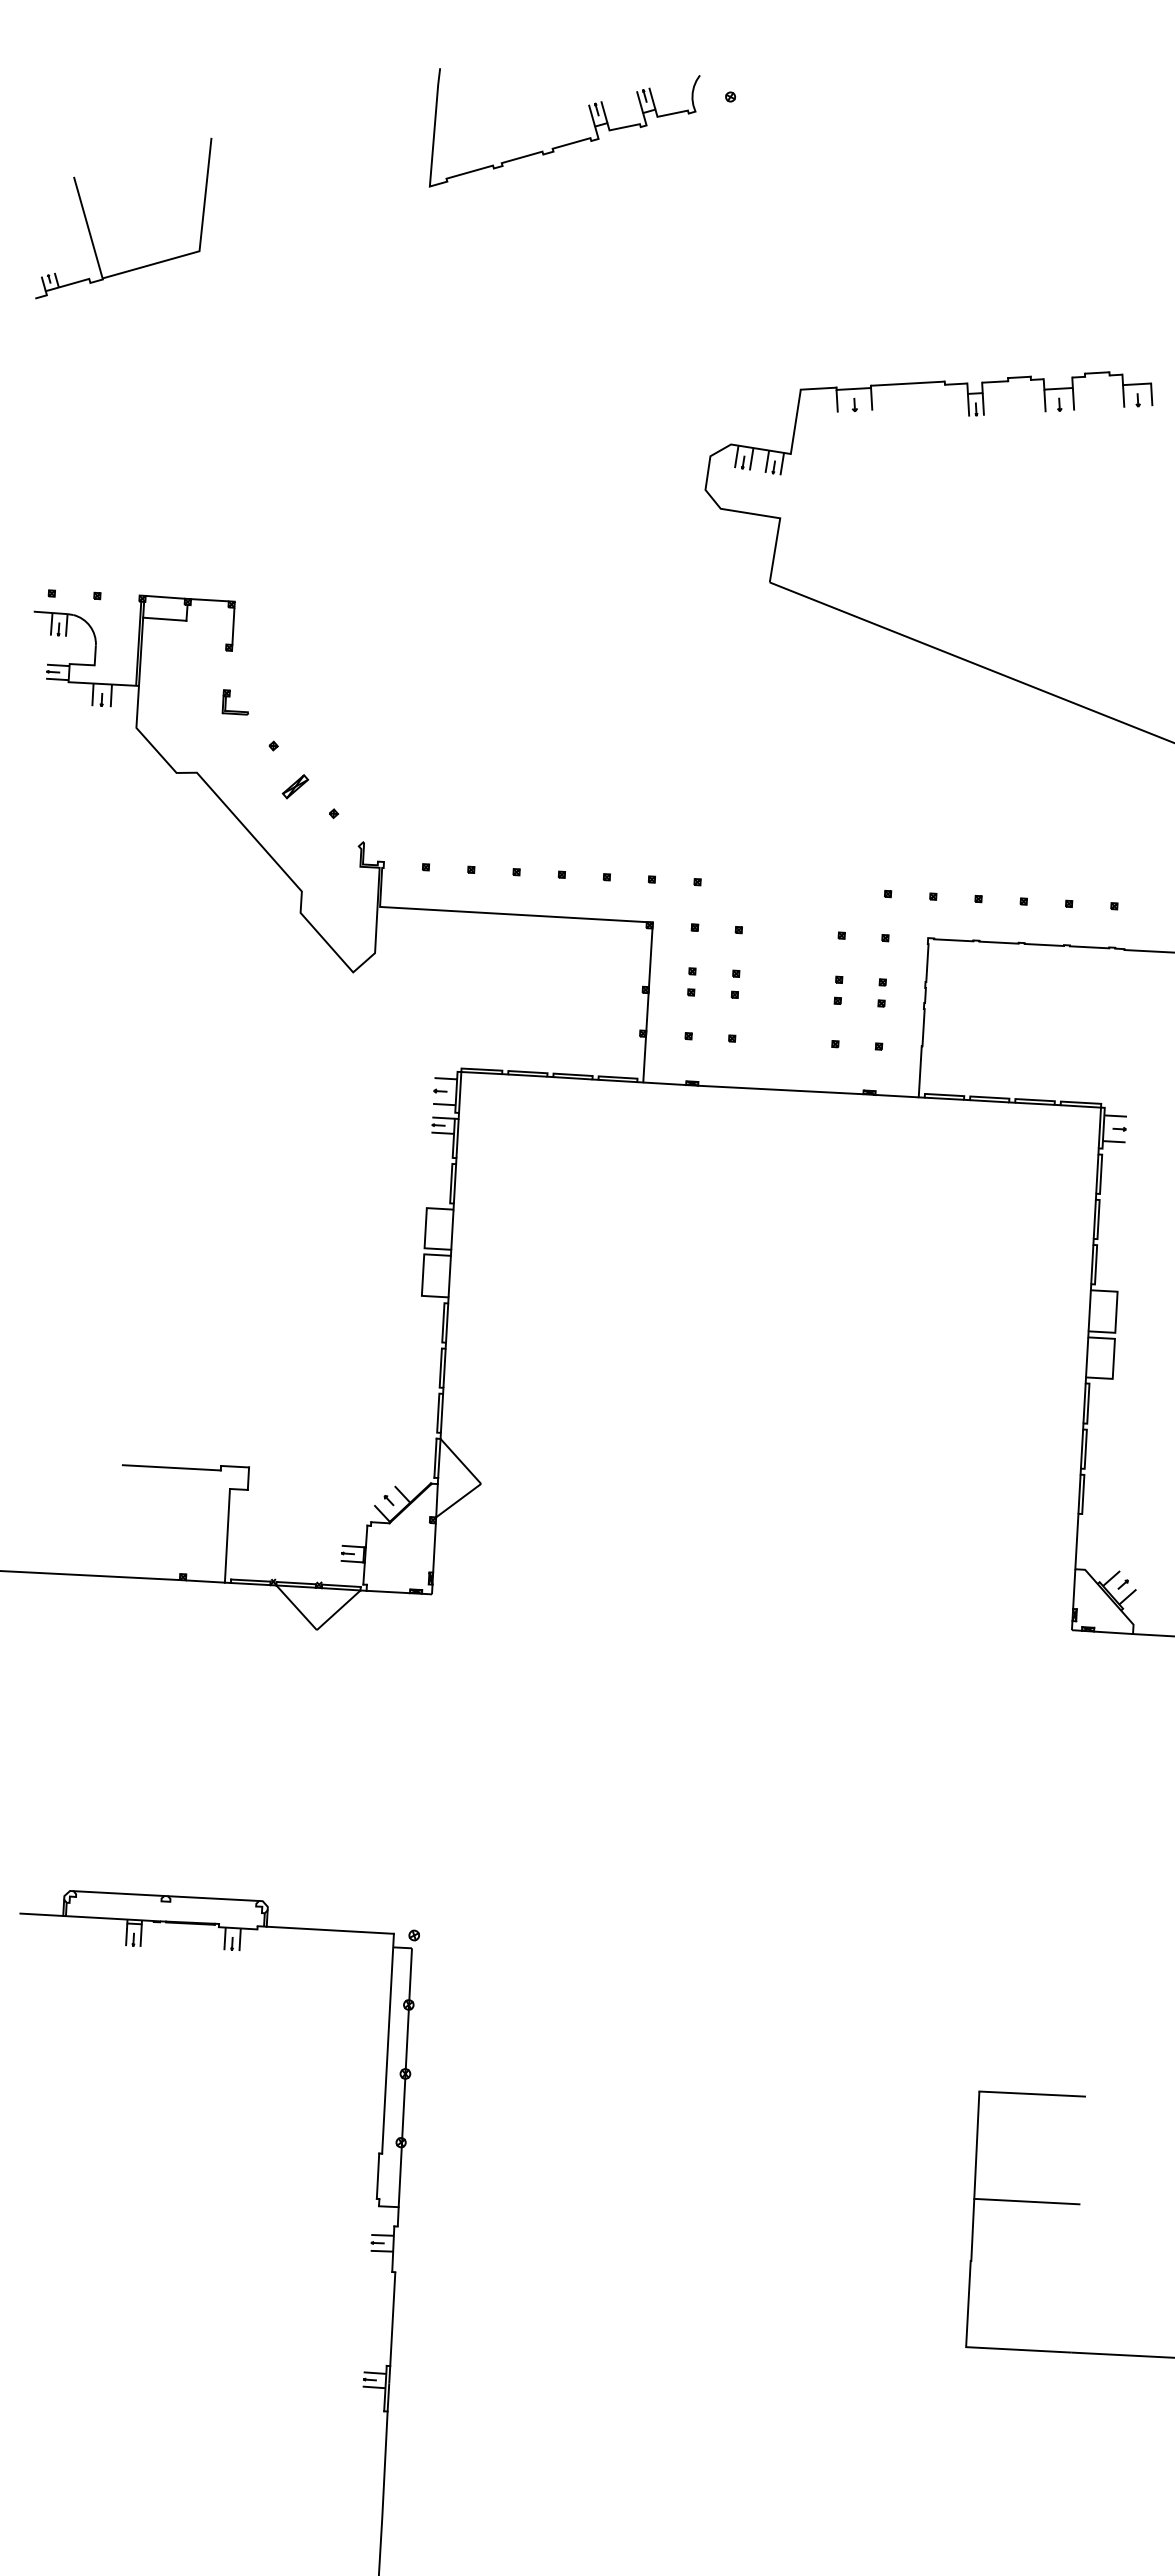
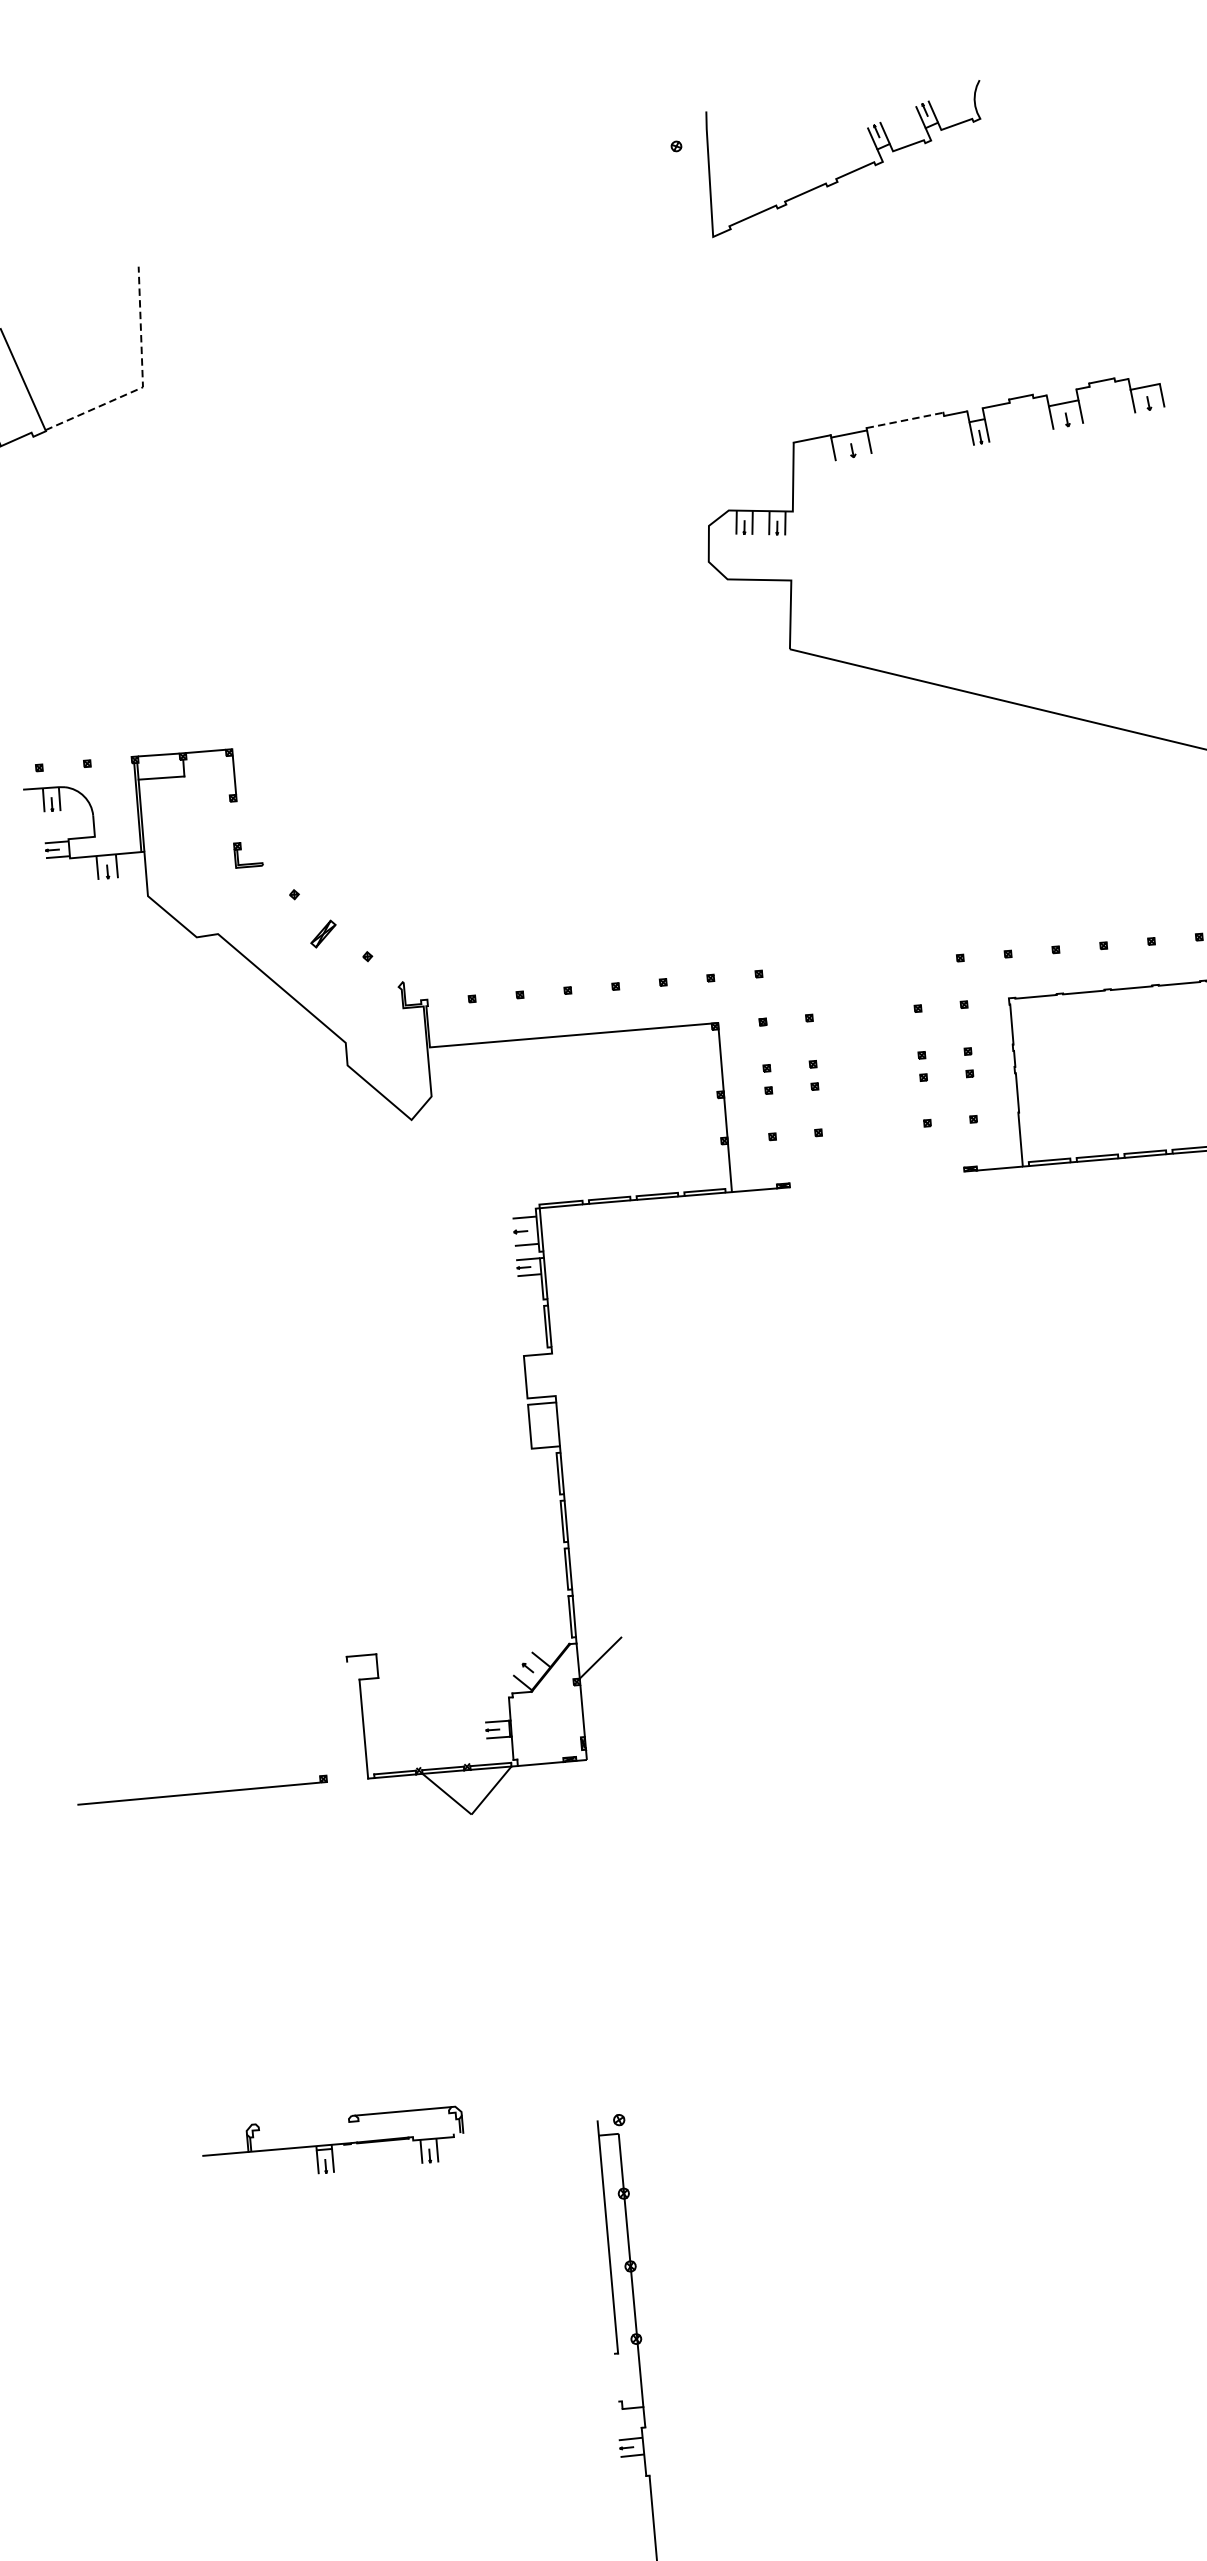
part: (566, 143) -> (849, 171), moved
line: (200, 245) -> (143, 381), solid -> dashed
line: (908, 383) -> (905, 420), solid -> dashed
line: (780, 1089) -> (876, 1178), removed
line: (452, 1229) -> (553, 1374), removed
line: (460, 1460) -> (596, 1615), removed
line: (171, 1467) -> (295, 1665), removed
line: (204, 1581) -> (346, 1780), removed
line: (118, 1893) -> (303, 2120), removed
line: (325, 1929) -> (525, 2127), removed
line: (377, 2175) -> (616, 2377), removed

